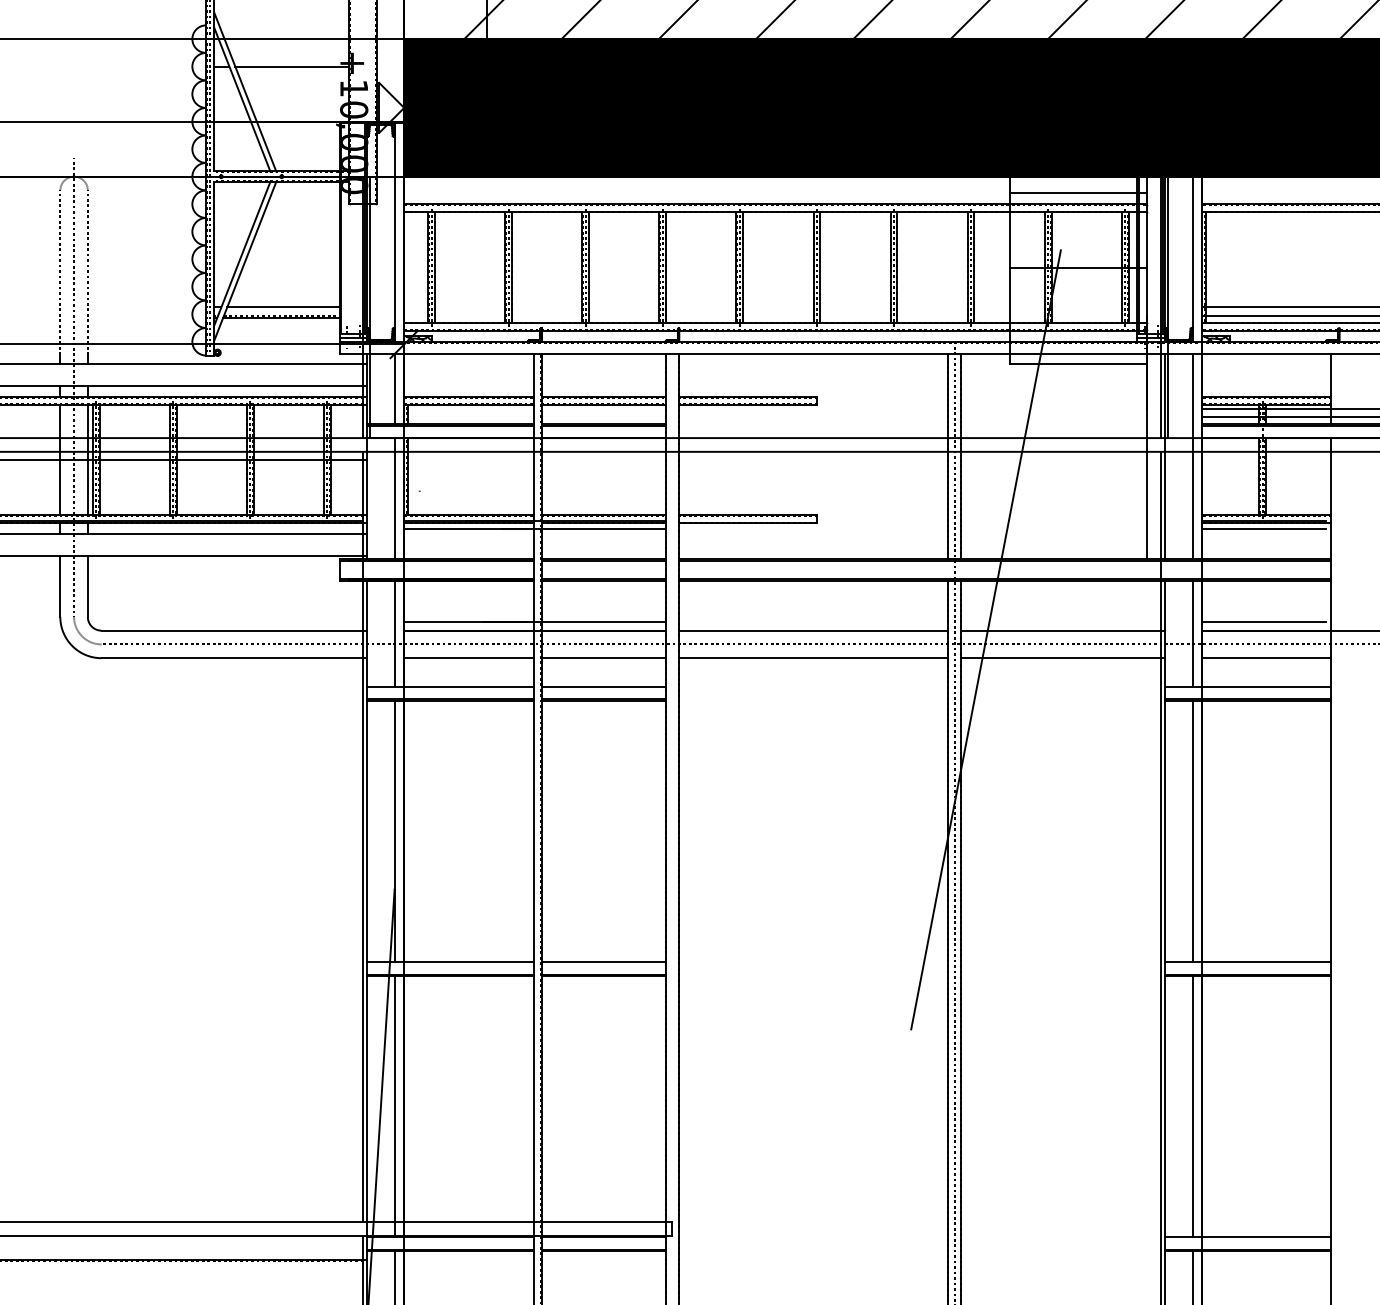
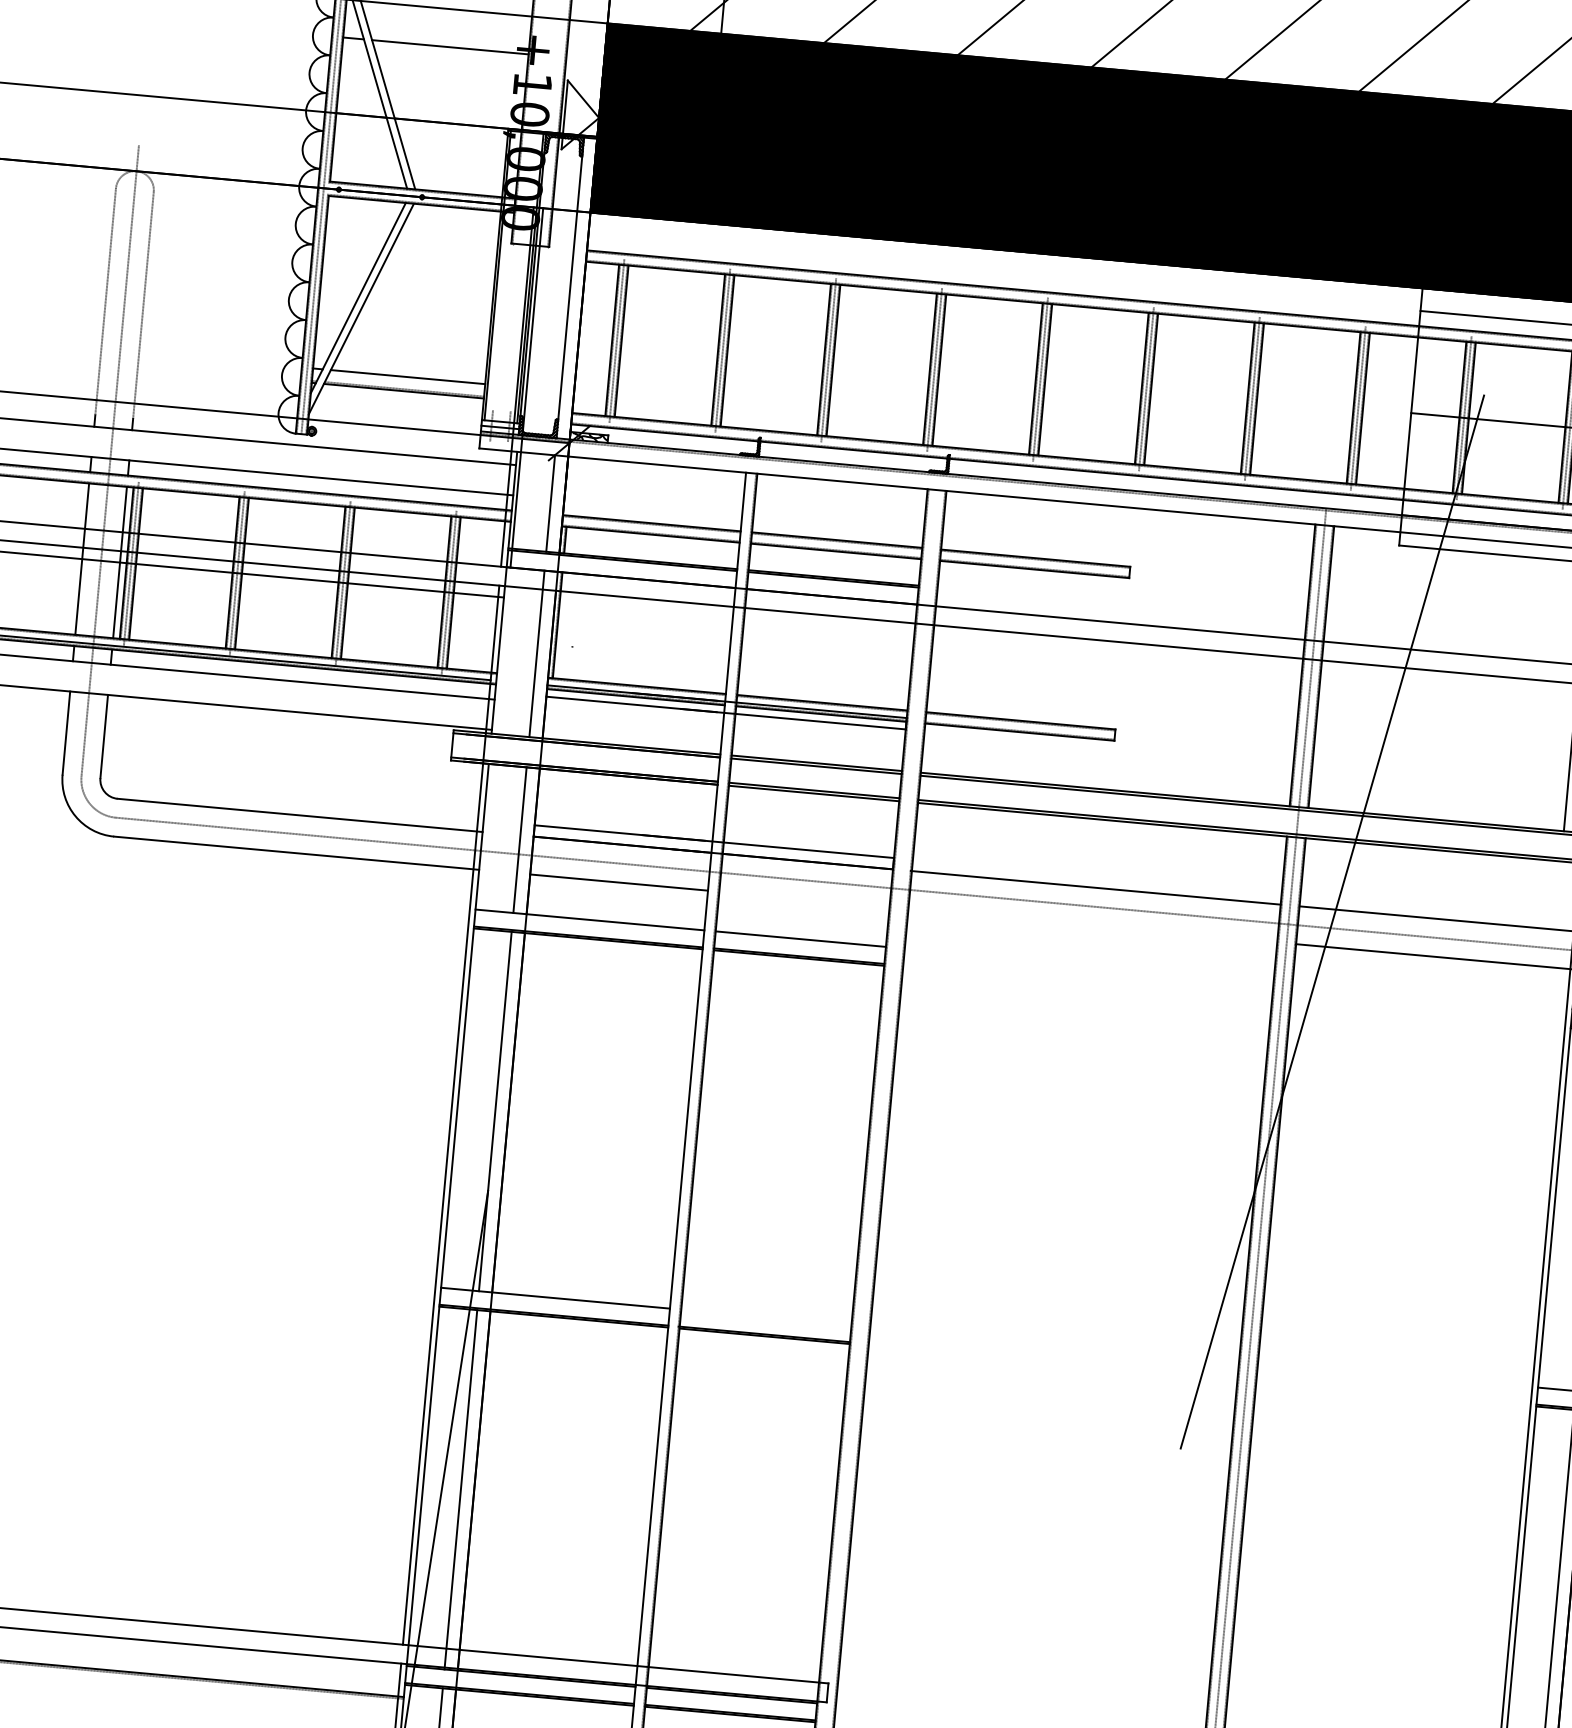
line: (603, 658) -> (804, 899), removed
line: (813, 658) -> (1092, 926), removed
line: (603, 962) -> (766, 1317), removed

